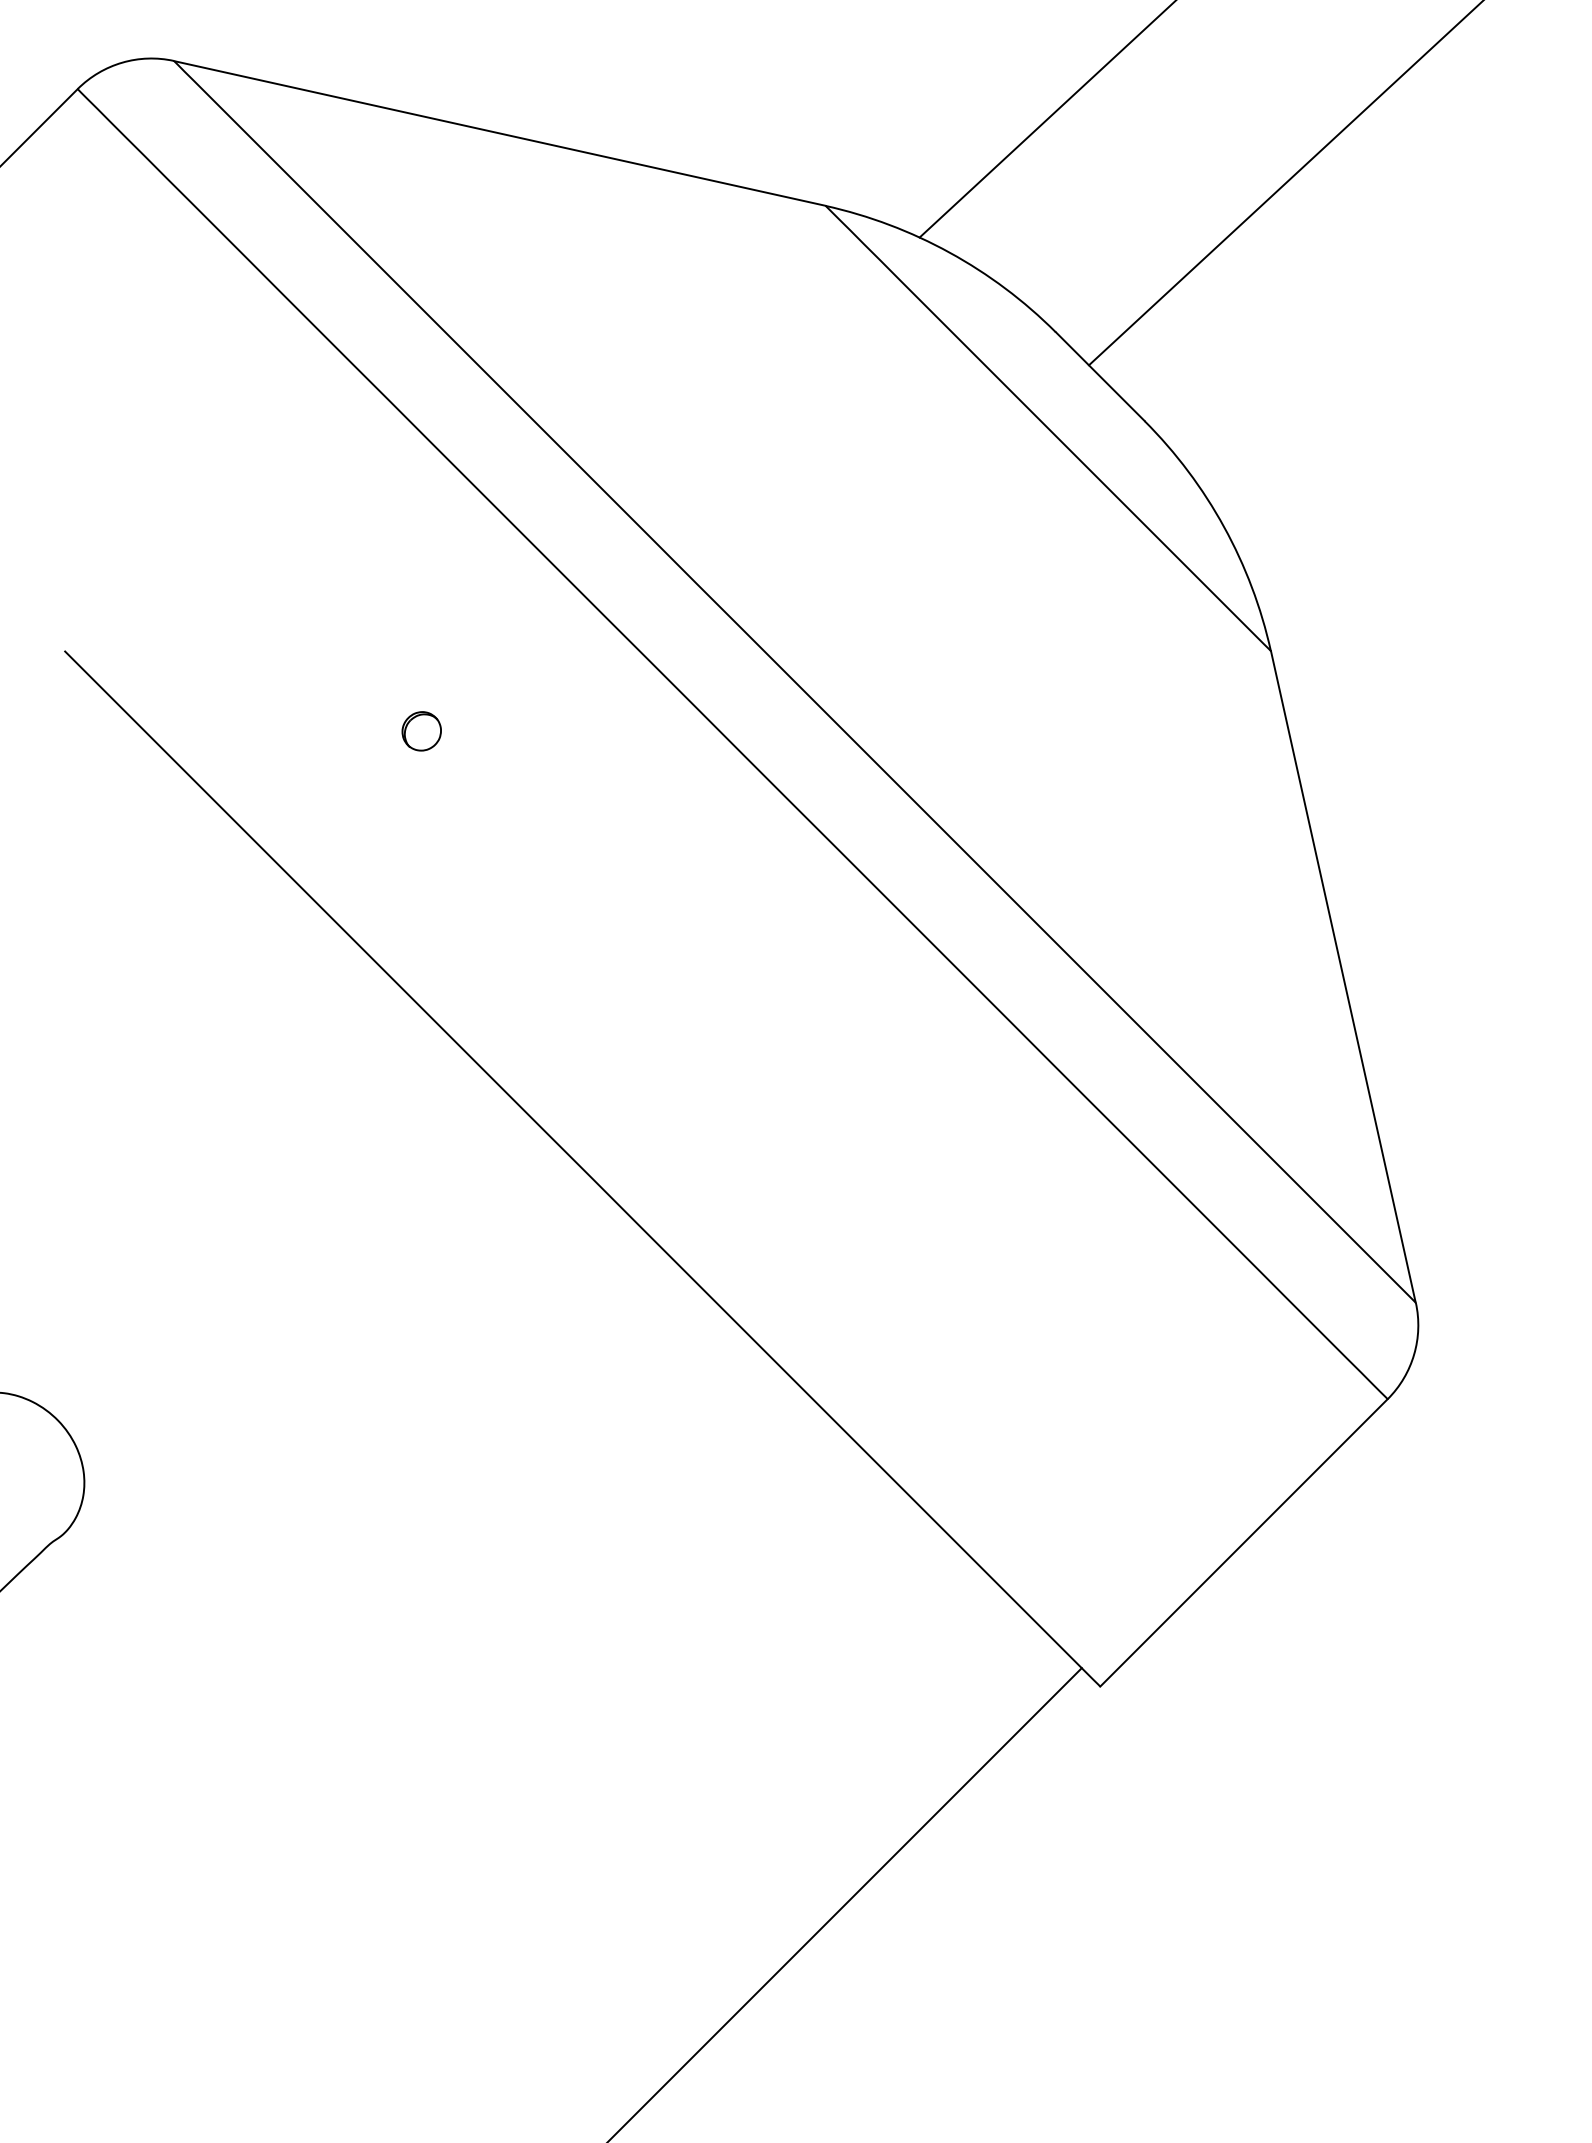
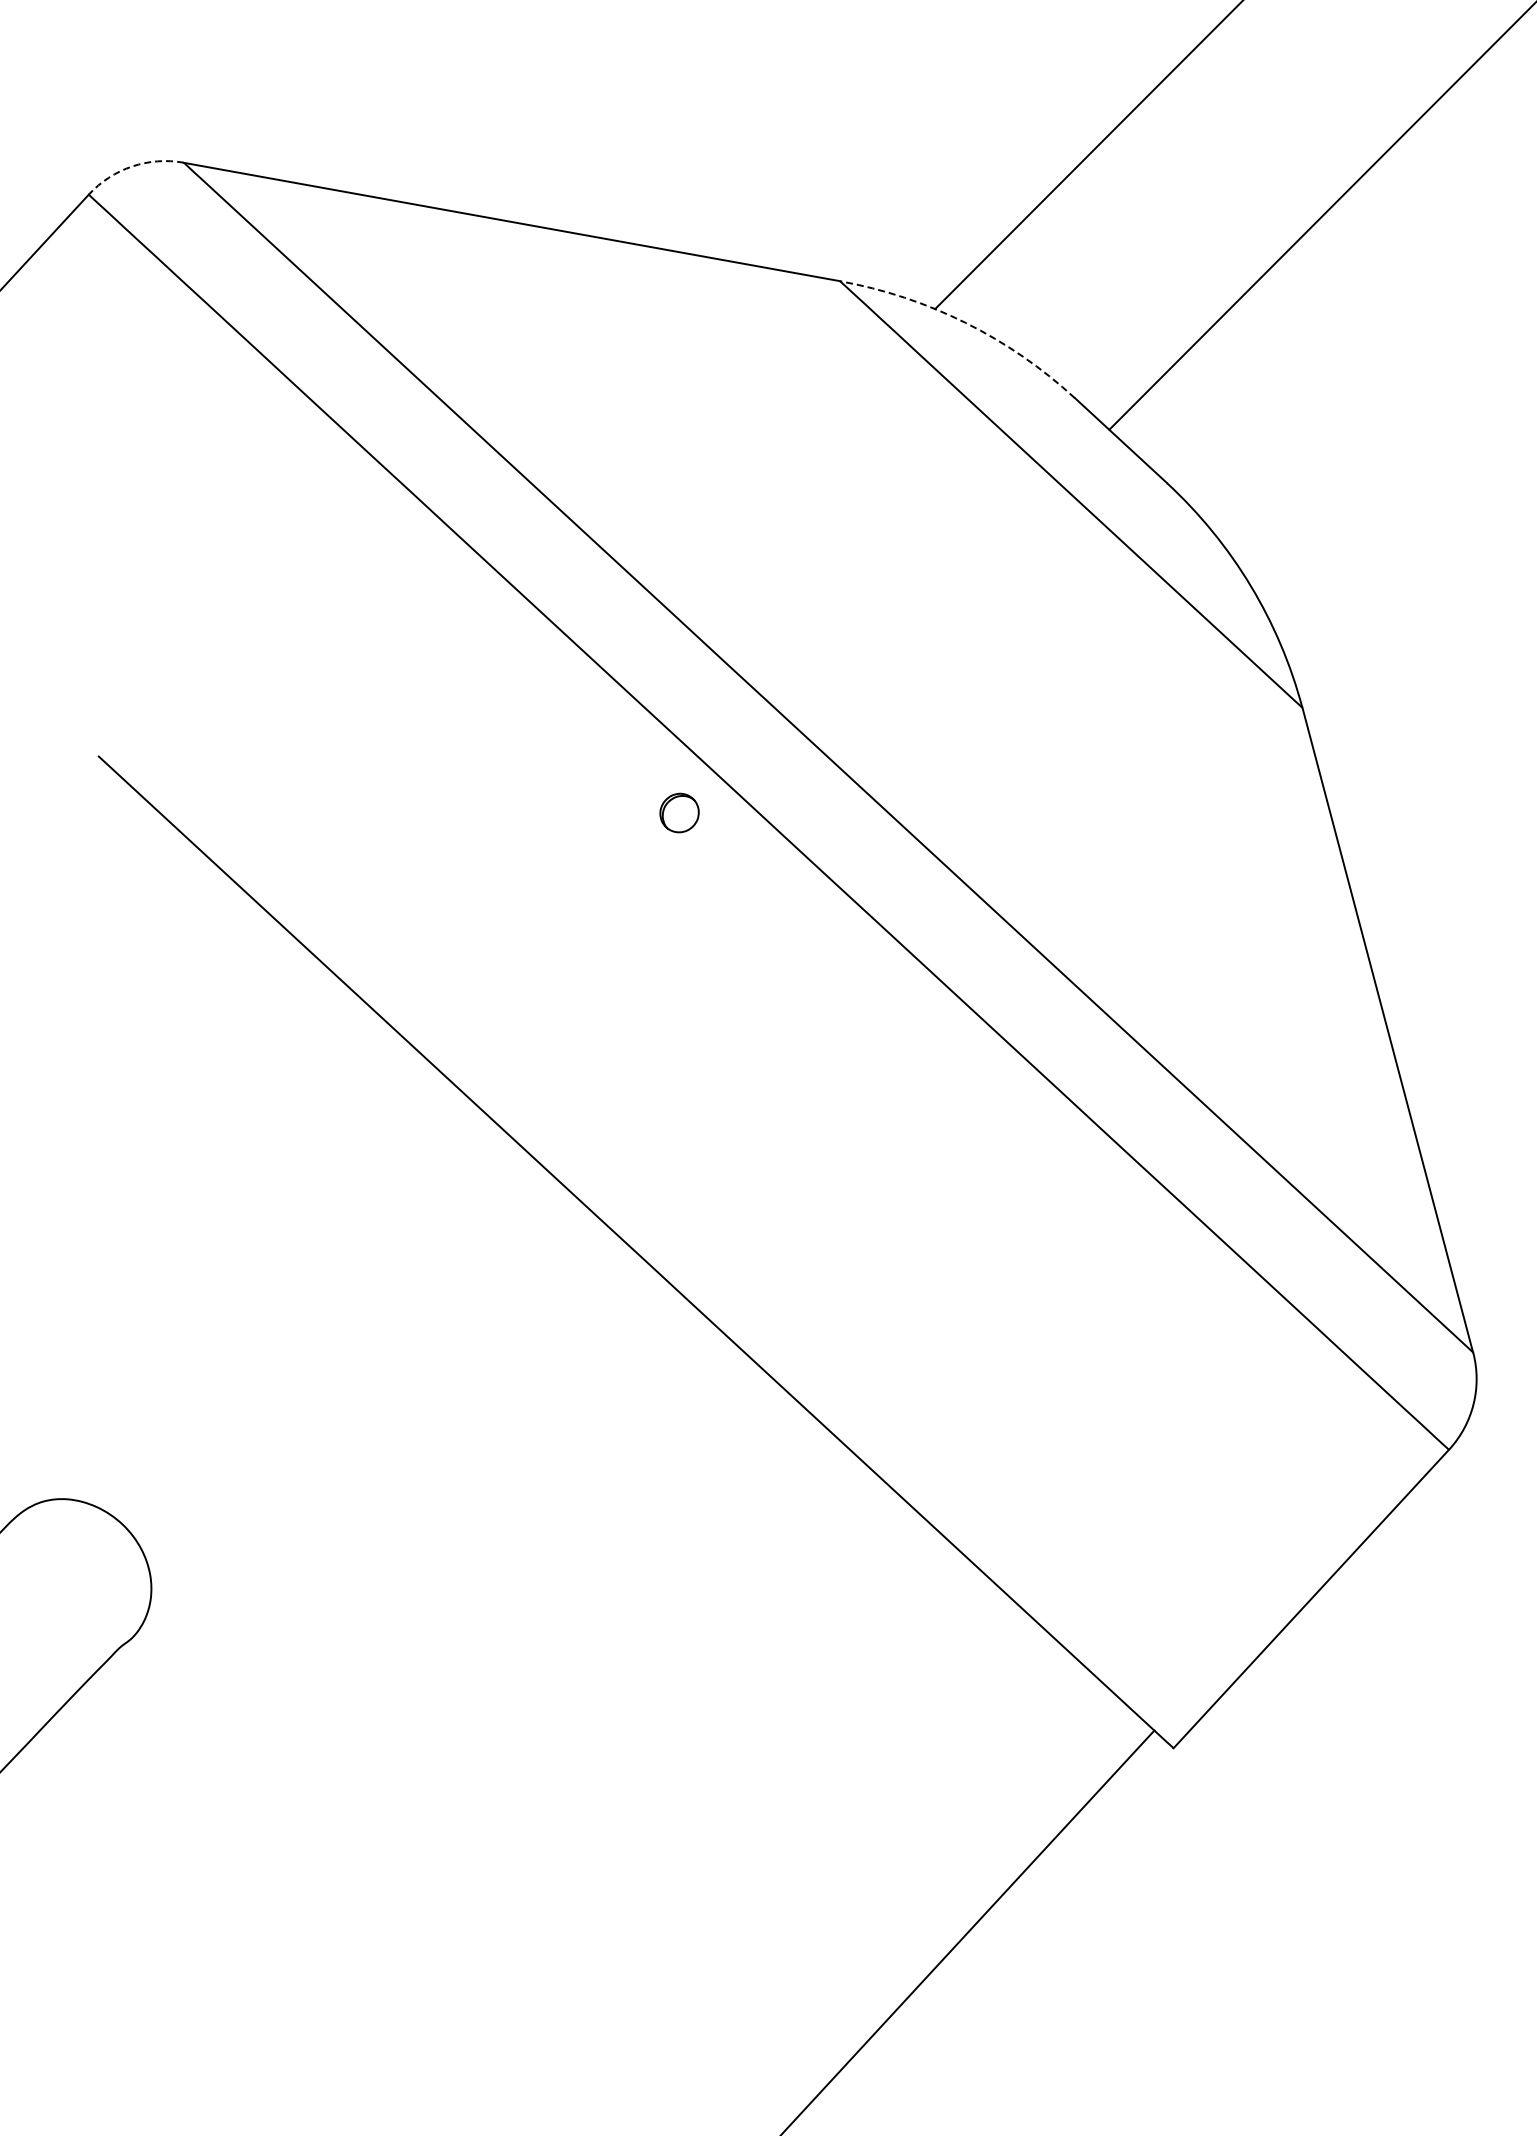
arc: (122, 62) -> (132, 166), solid -> dashed
arc: (949, 252) -> (965, 322), solid -> dashed
part: (421, 731) -> (679, 813), moved

